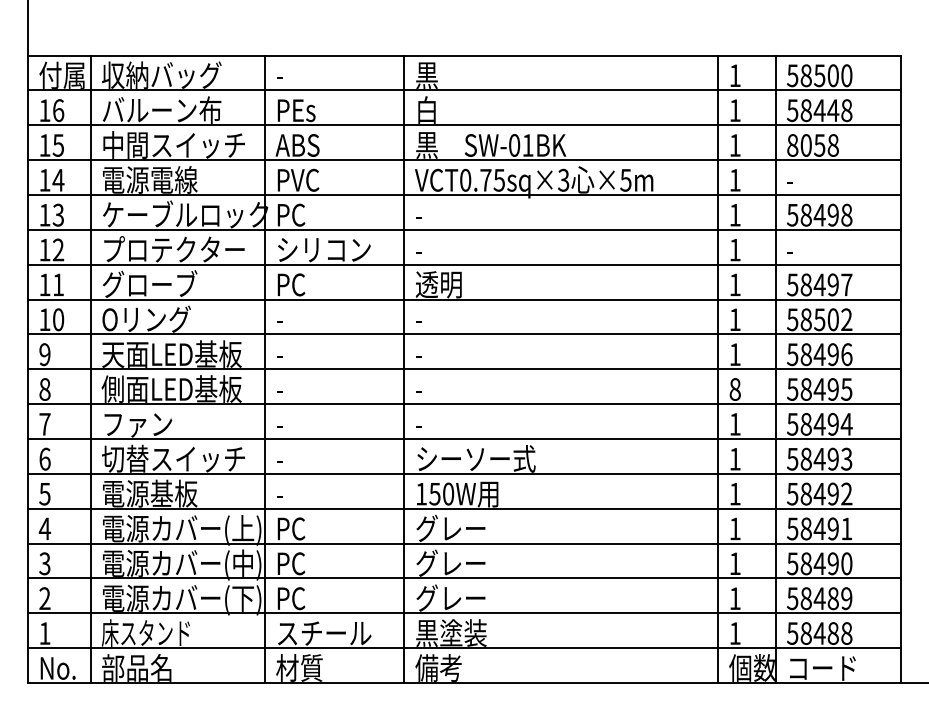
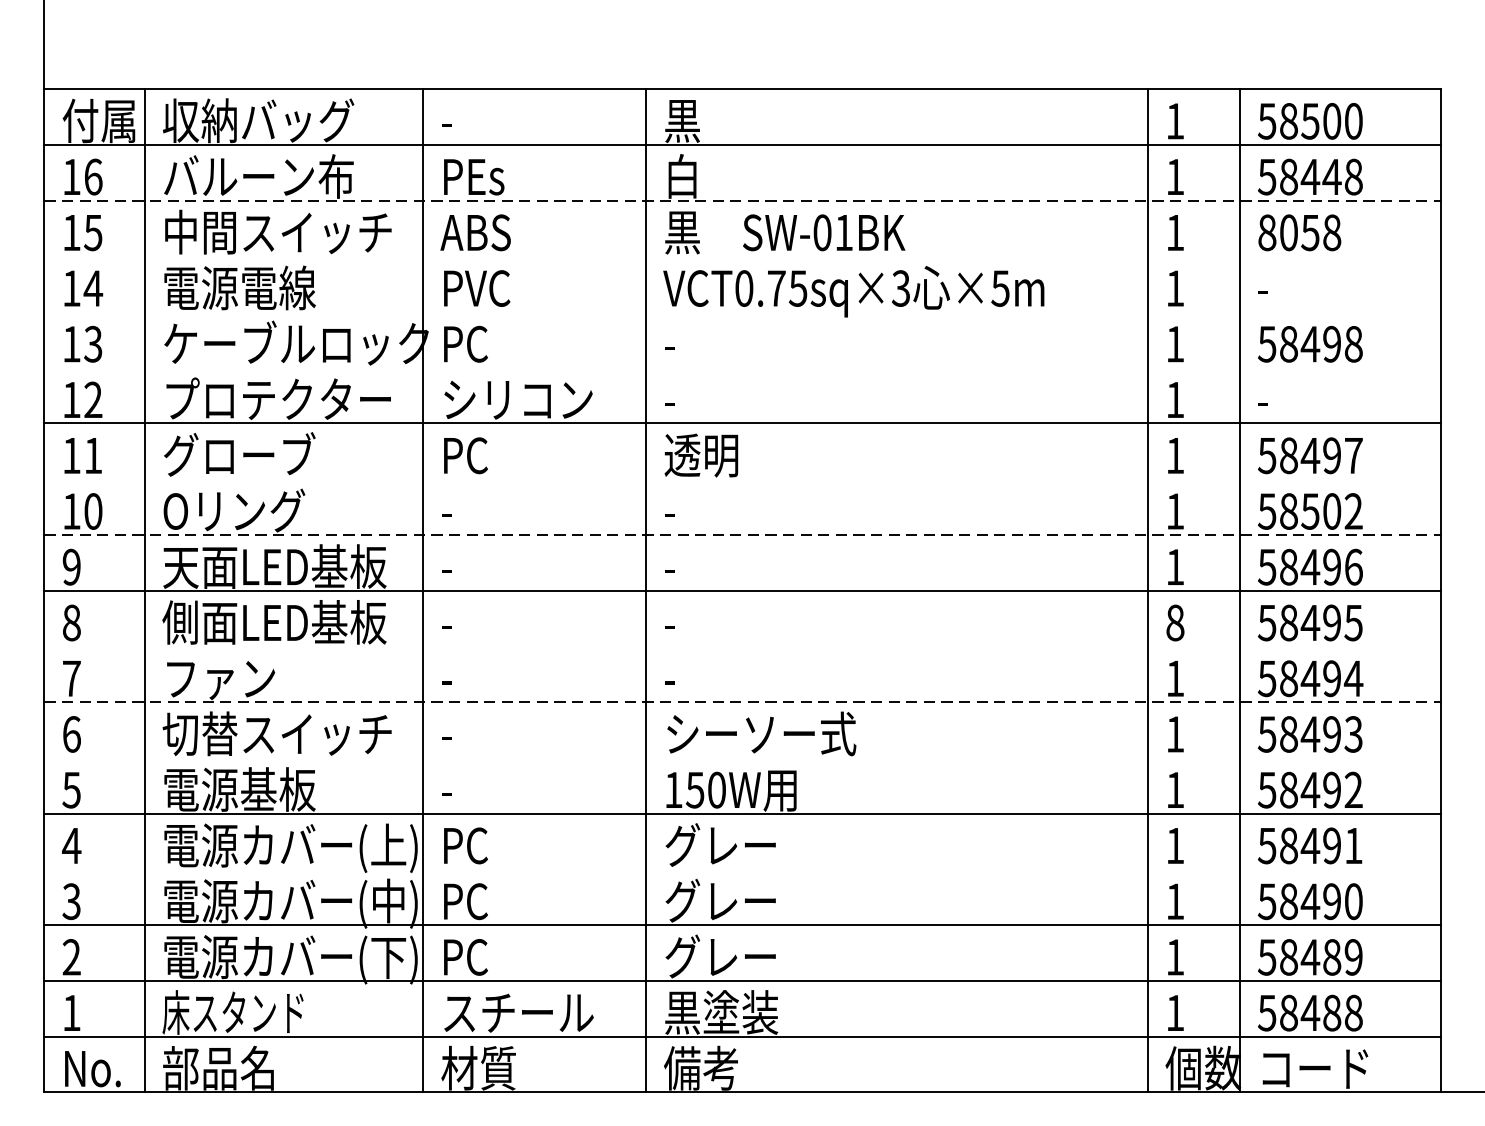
line: (464, 125) -> (742, 200), solid -> dashed
line: (464, 160) -> (742, 256), removed
line: (464, 195) -> (742, 312), removed
line: (464, 229) -> (742, 367), removed
line: (464, 299) -> (742, 479), removed
line: (464, 334) -> (742, 535), solid -> dashed
line: (464, 404) -> (742, 646), removed
line: (464, 439) -> (742, 702), solid -> dashed
line: (464, 473) -> (742, 757), removed
line: (464, 543) -> (742, 869), removed

